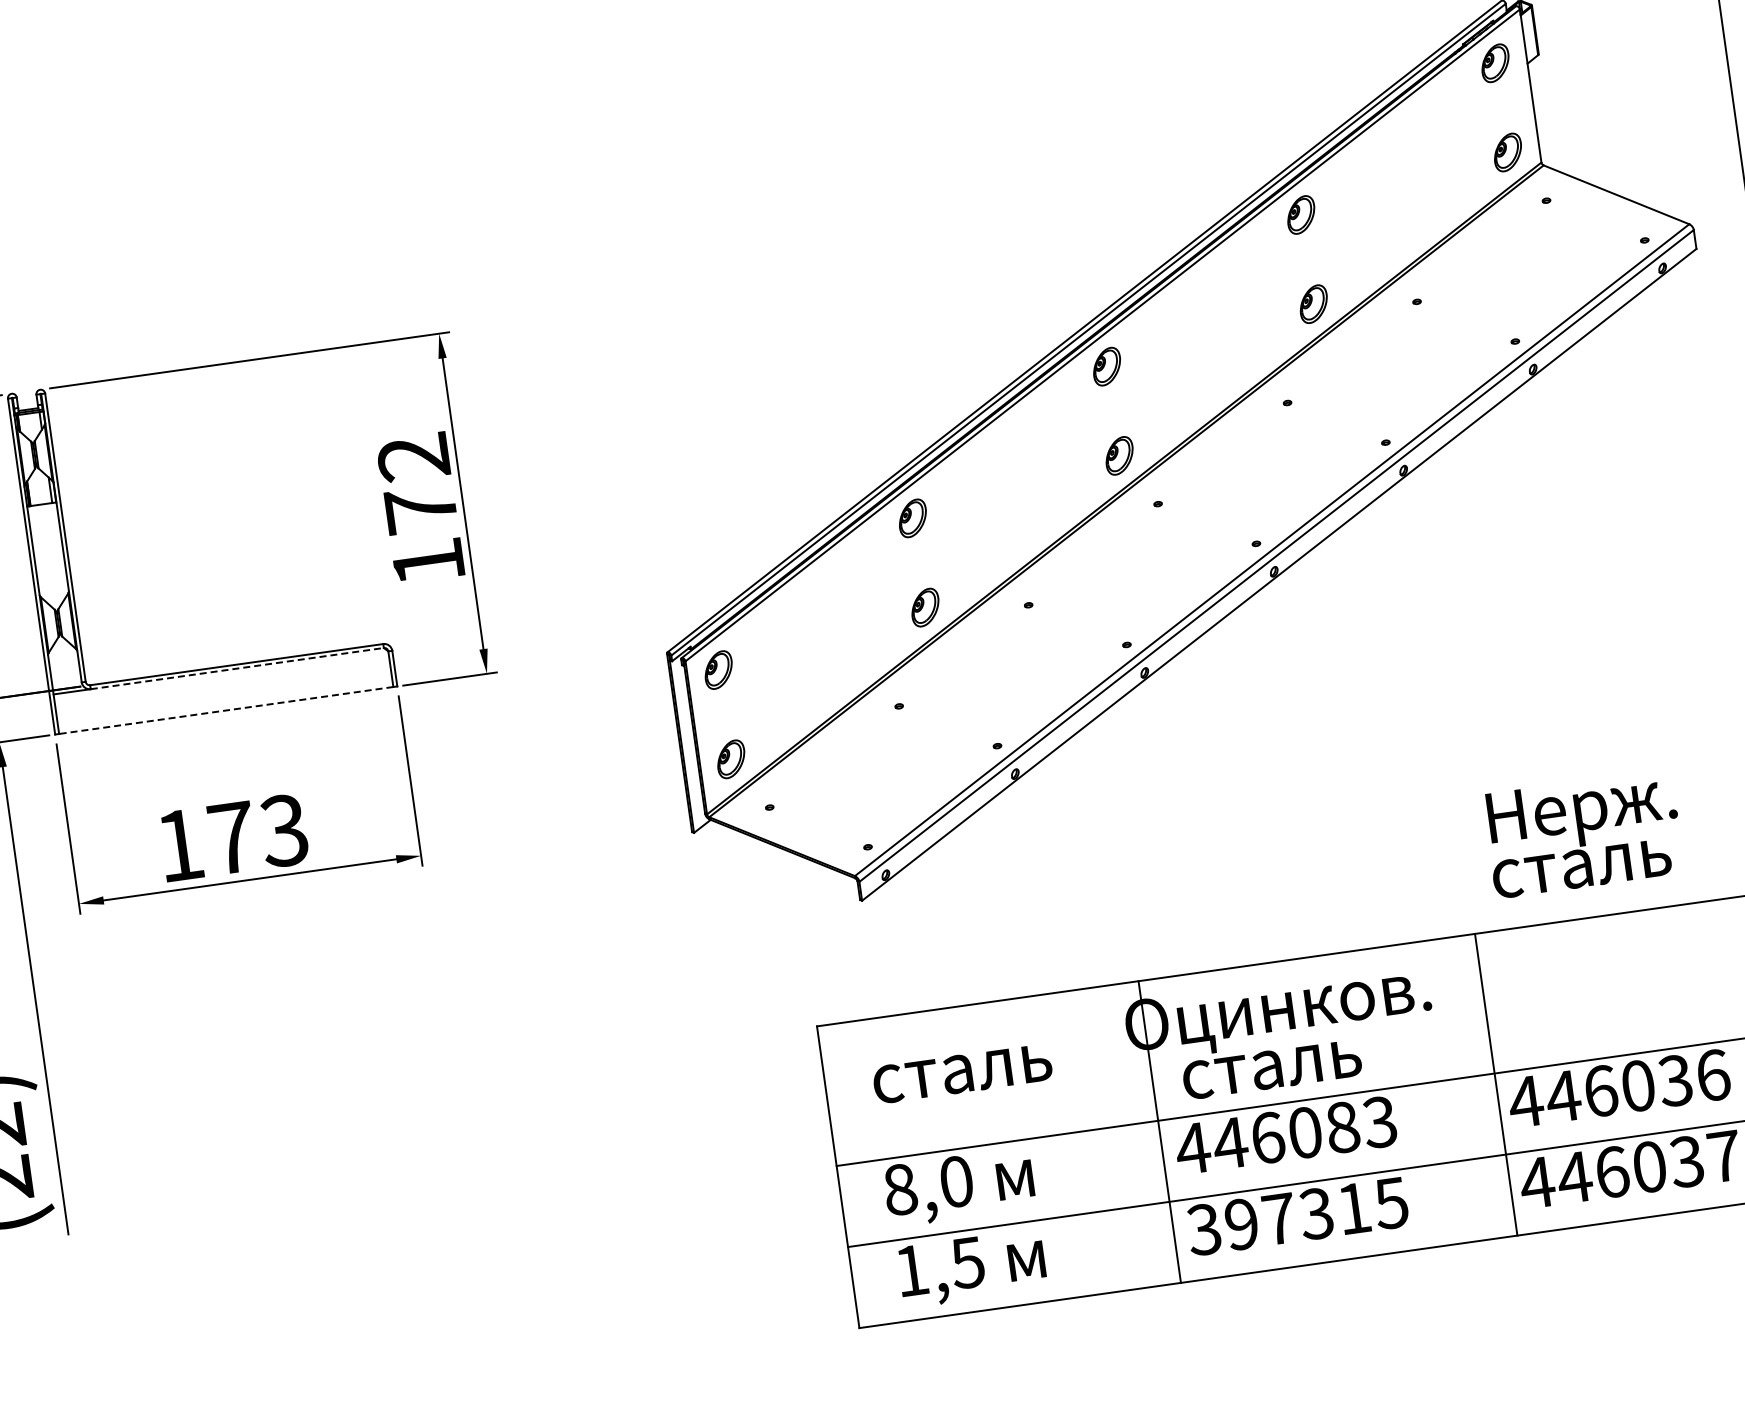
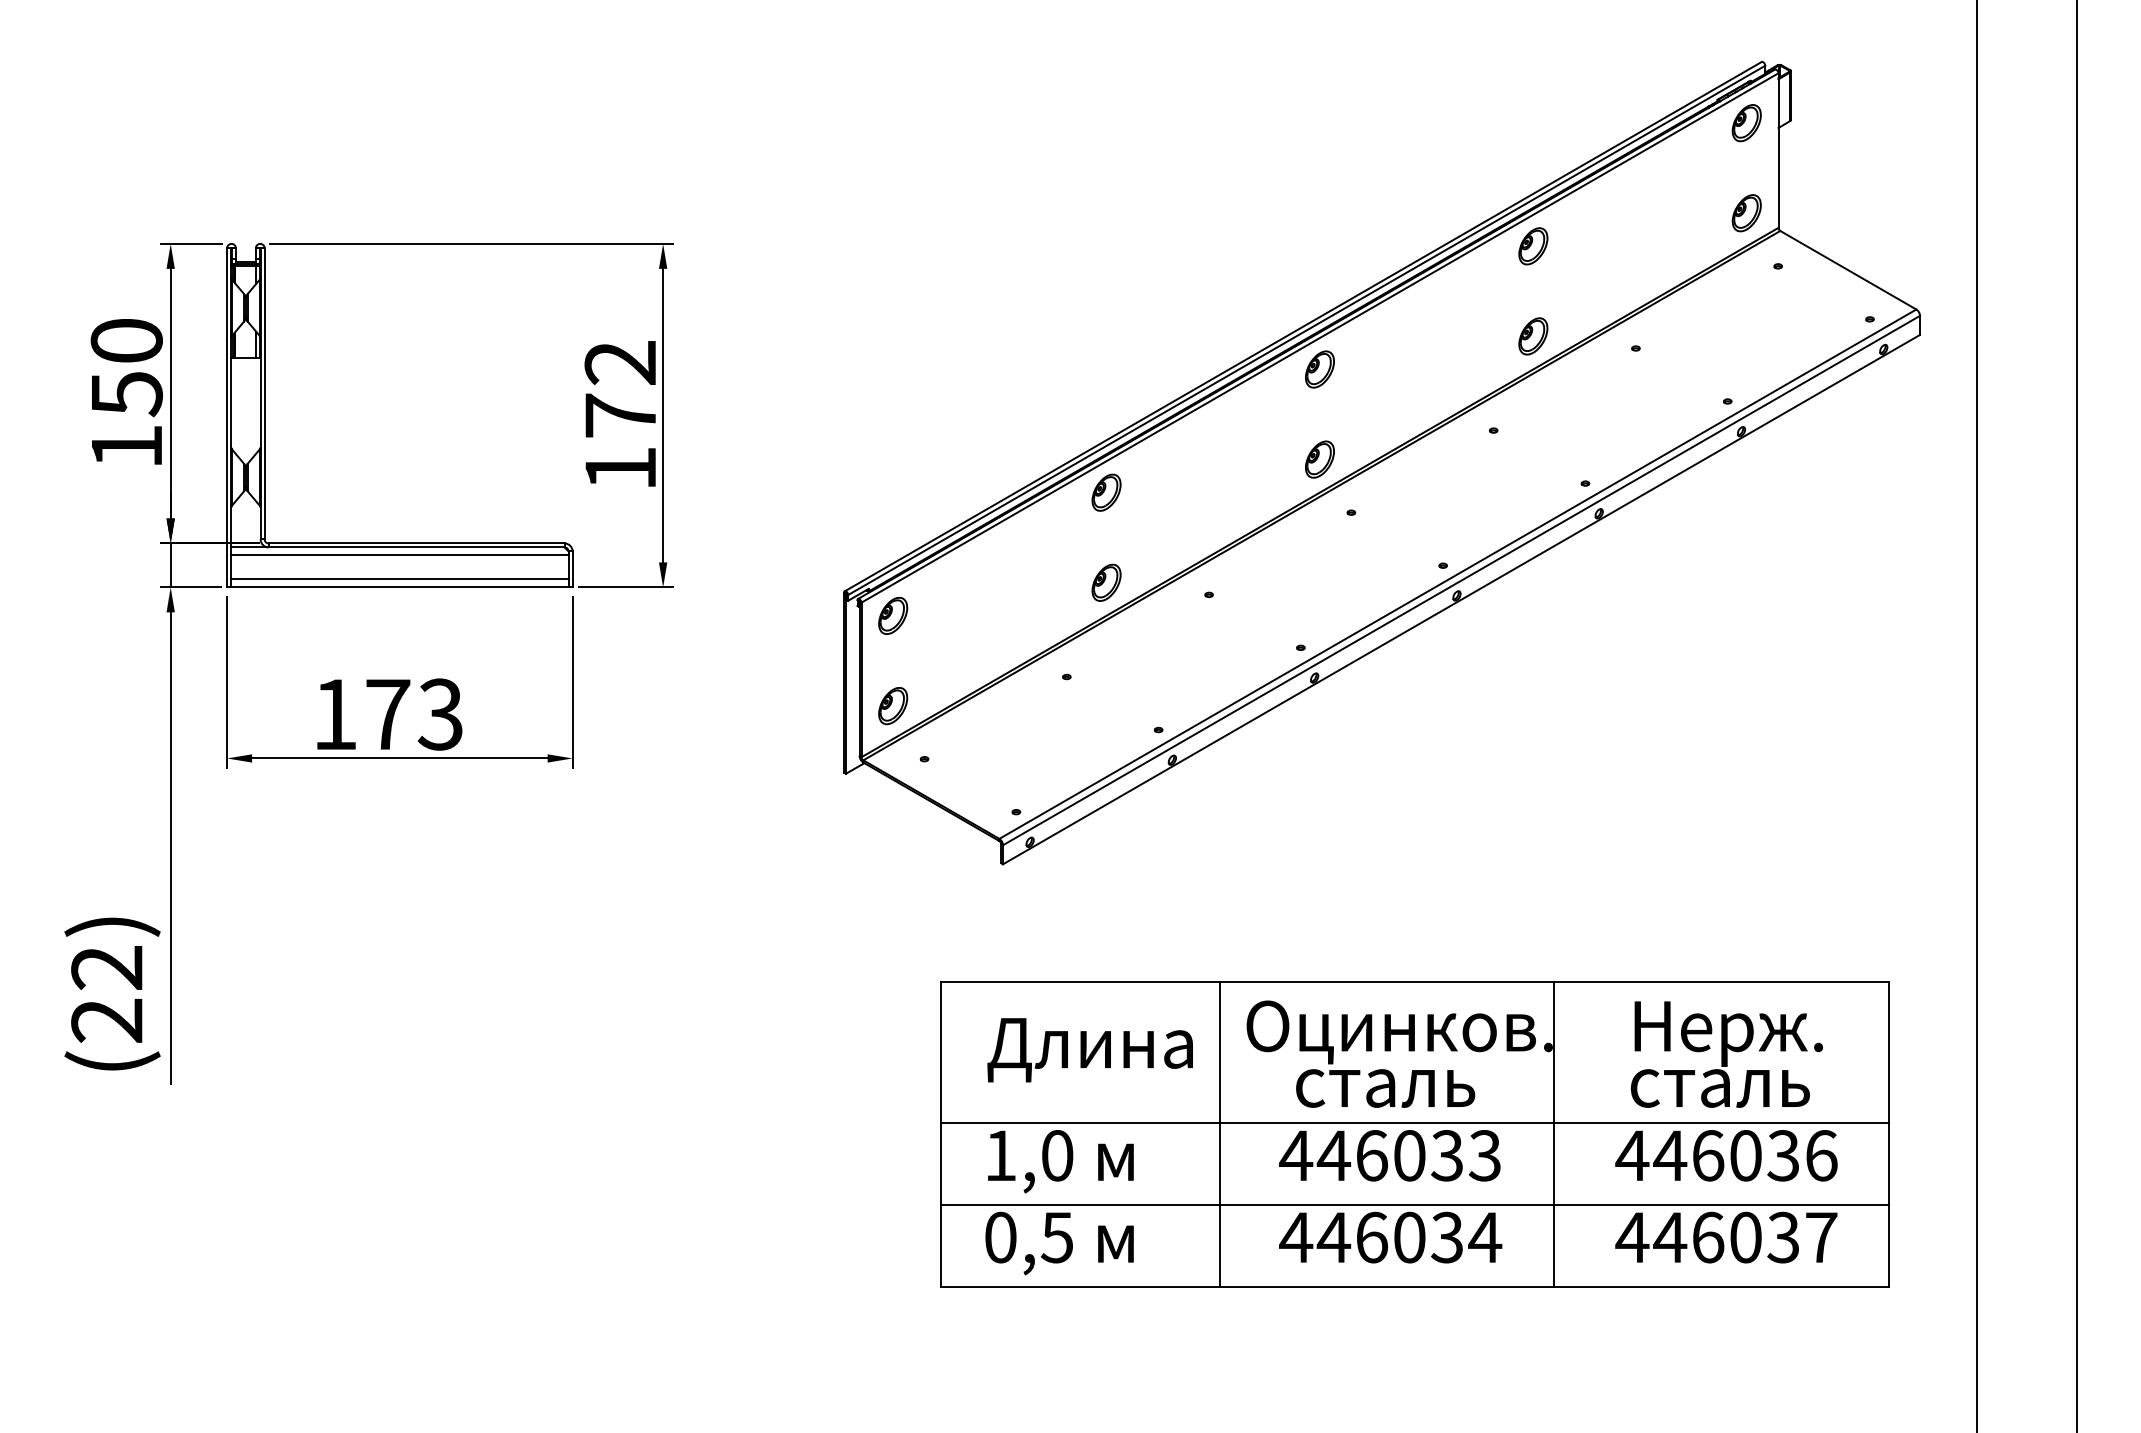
line: (237, 668) -> (416, 547), dashed -> solid
line: (221, 678) -> (399, 555), added
line: (224, 702) -> (399, 579), added
line: (225, 710) -> (399, 587), dashed -> solid
text: (1583, 833) -> (1726, 1054), moved
text: (973, 1073) -> (1089, 1050), сталь -> Длина
line: (1496, 1084) -> (1554, 1134), moved
text: (1342, 1127) -> (1447, 1155), 446083 -> 446033
line: (1159, 1131) -> (1219, 1134), moved
text: (900, 1189) -> (1000, 1155), 8,0 -> 1,0
text: (1297, 1216) -> (1390, 1237), 397315 -> 446034
text: (911, 1270) -> (1000, 1237), 1,5 -> 0,5

